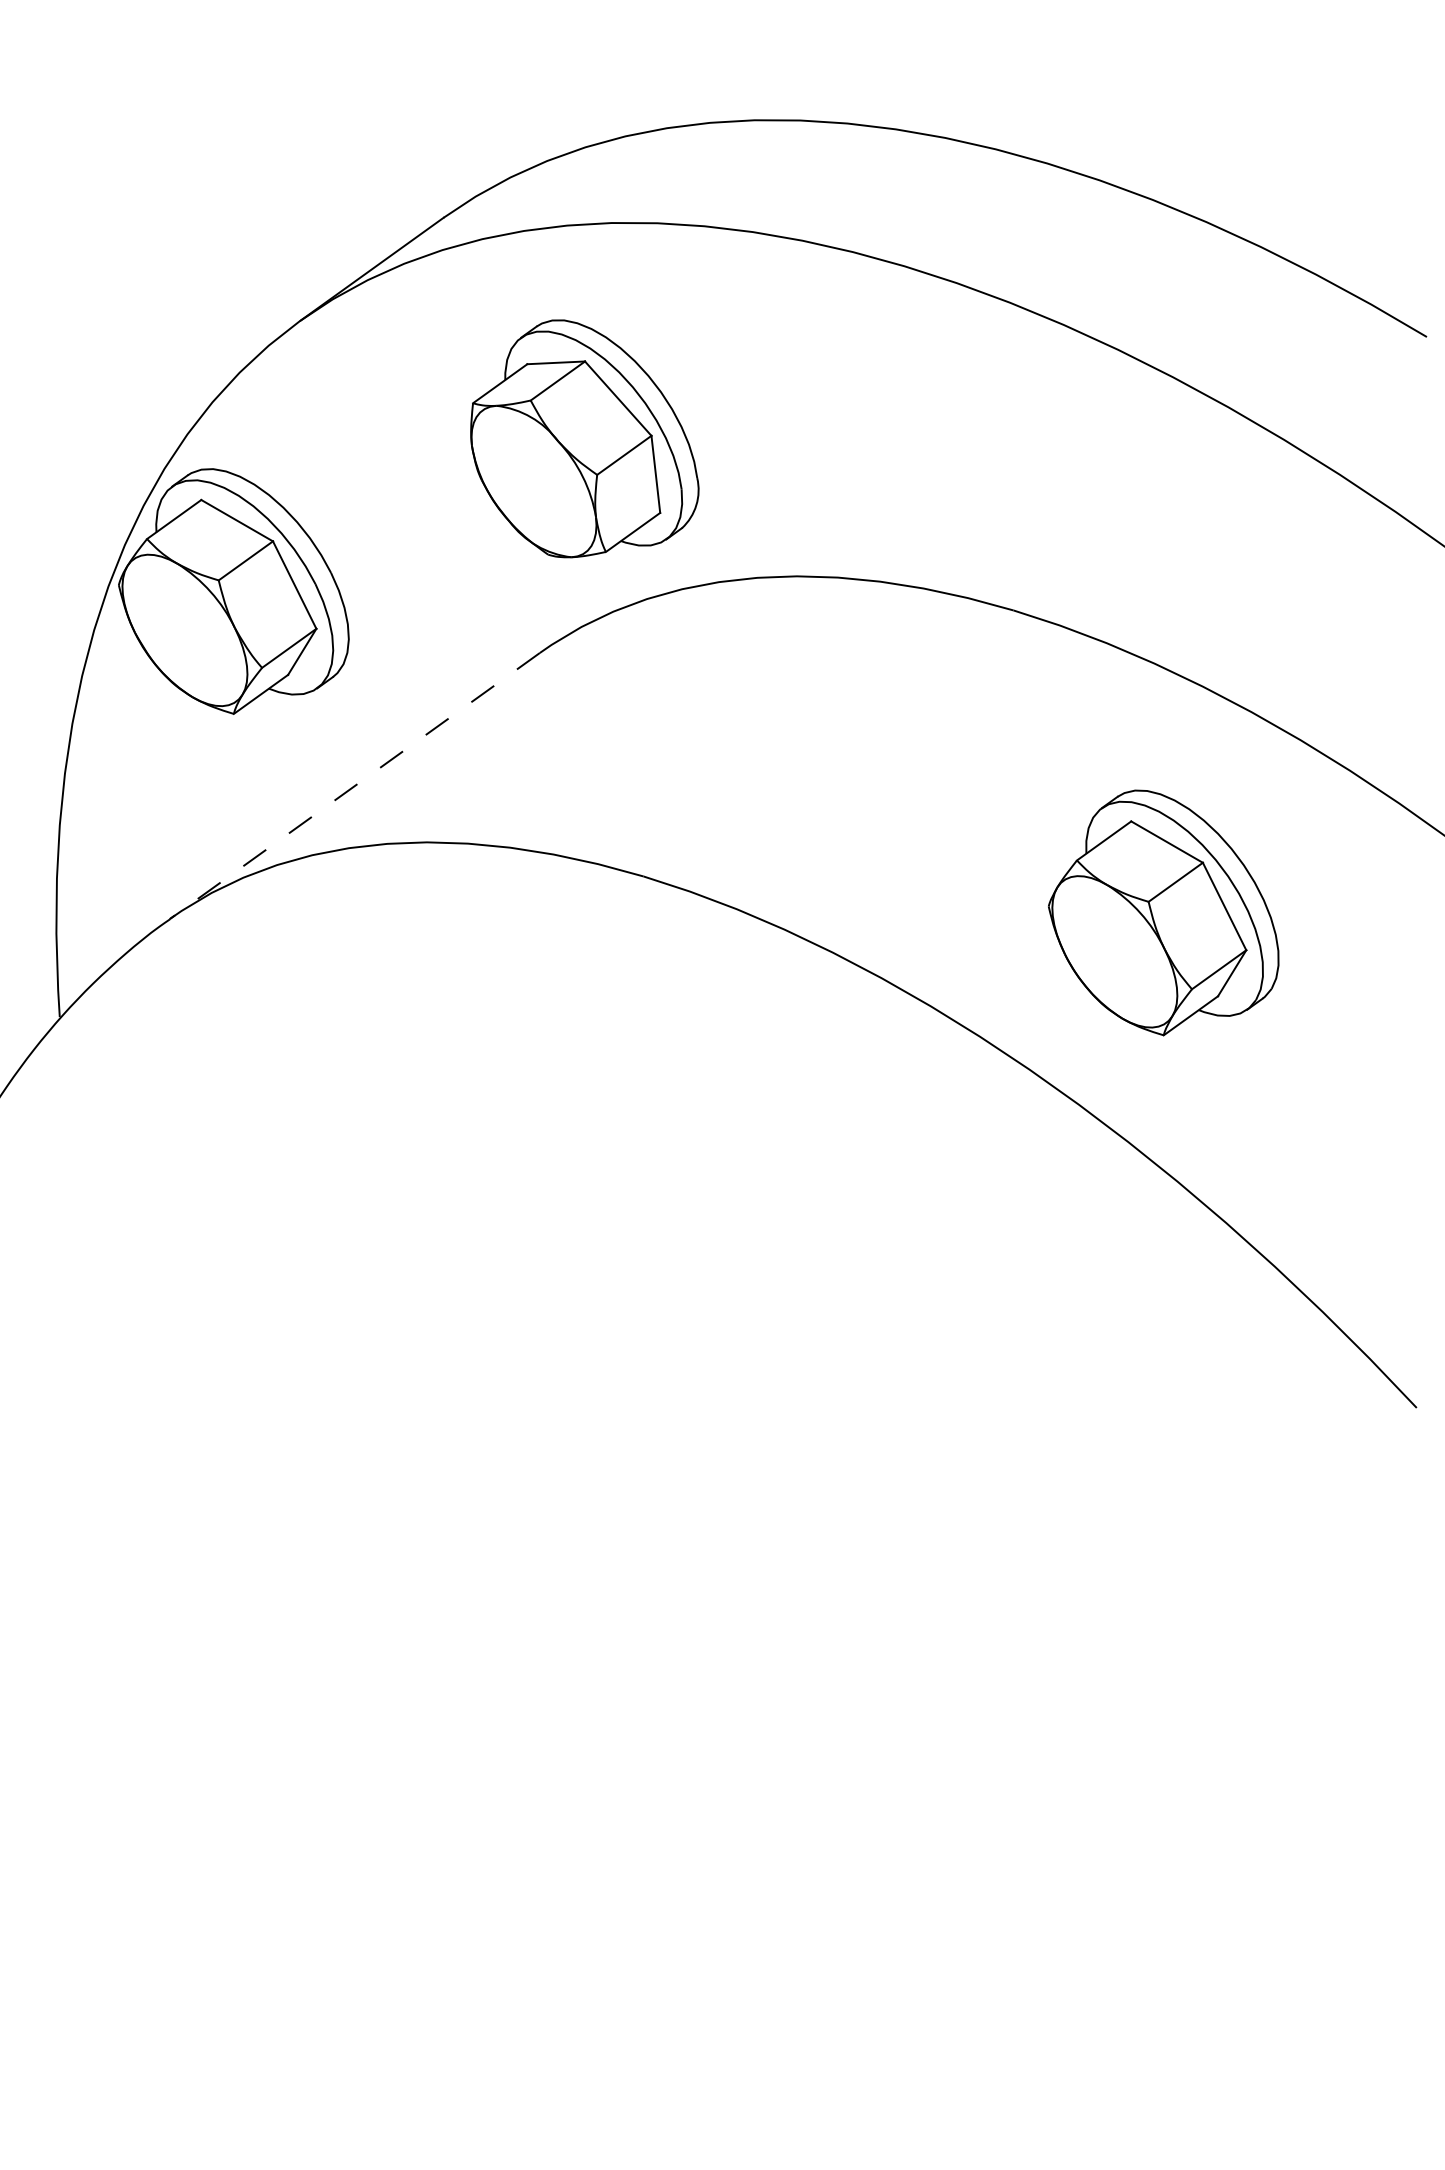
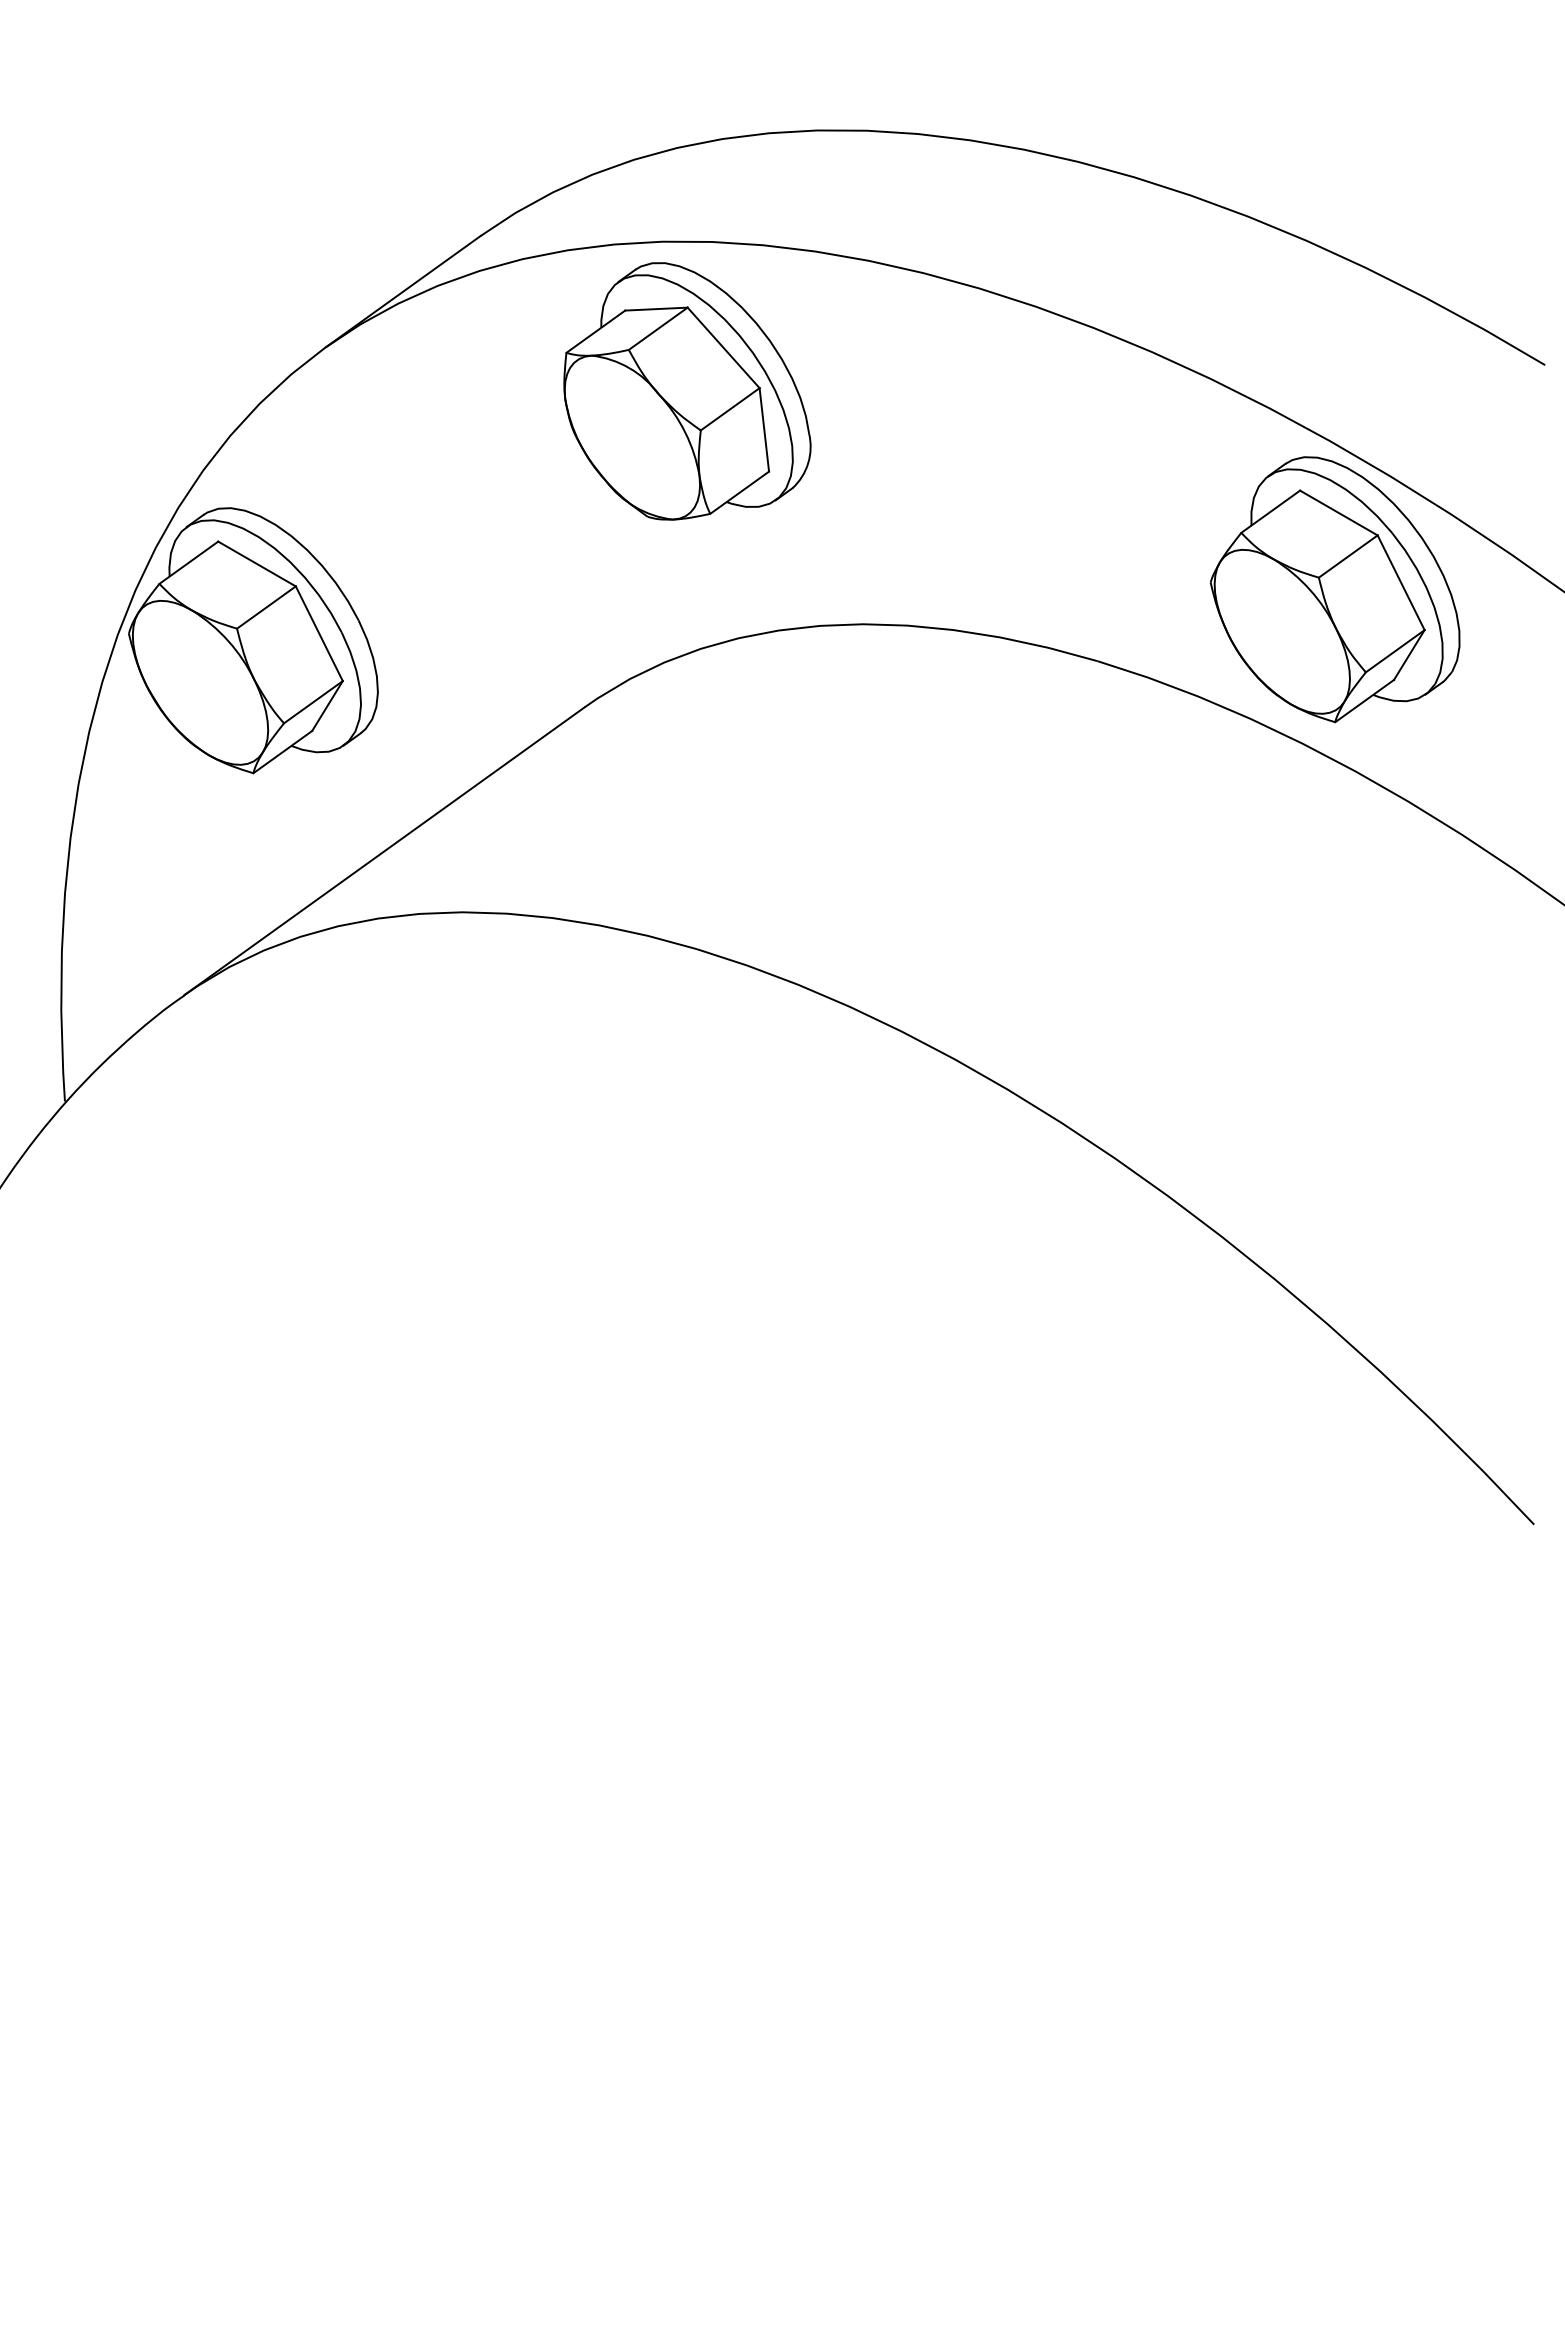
part: (584, 438) -> (687, 391), moved
line: (354, 786) -> (384, 851), dashed -> solid
part: (1163, 912) -> (1335, 589), moved

